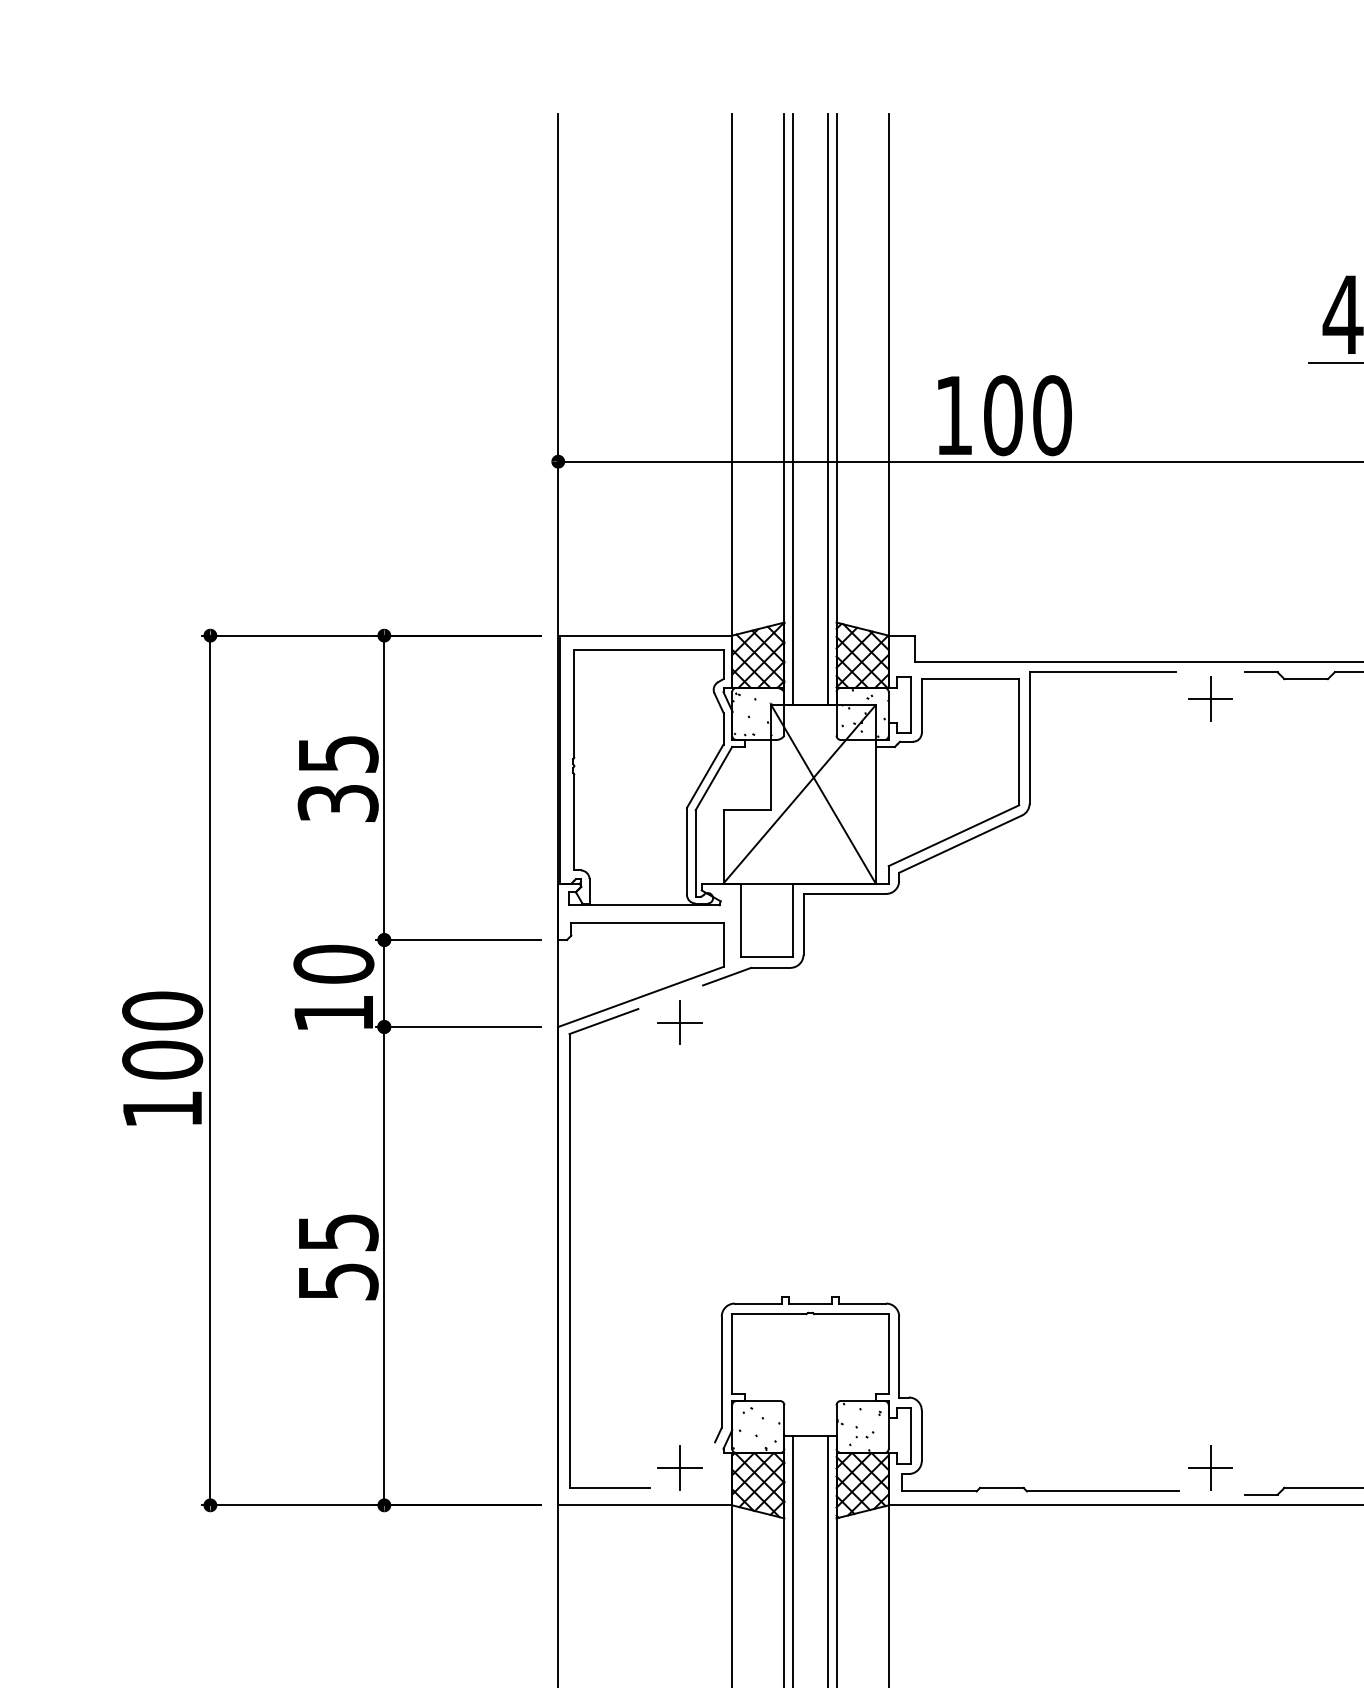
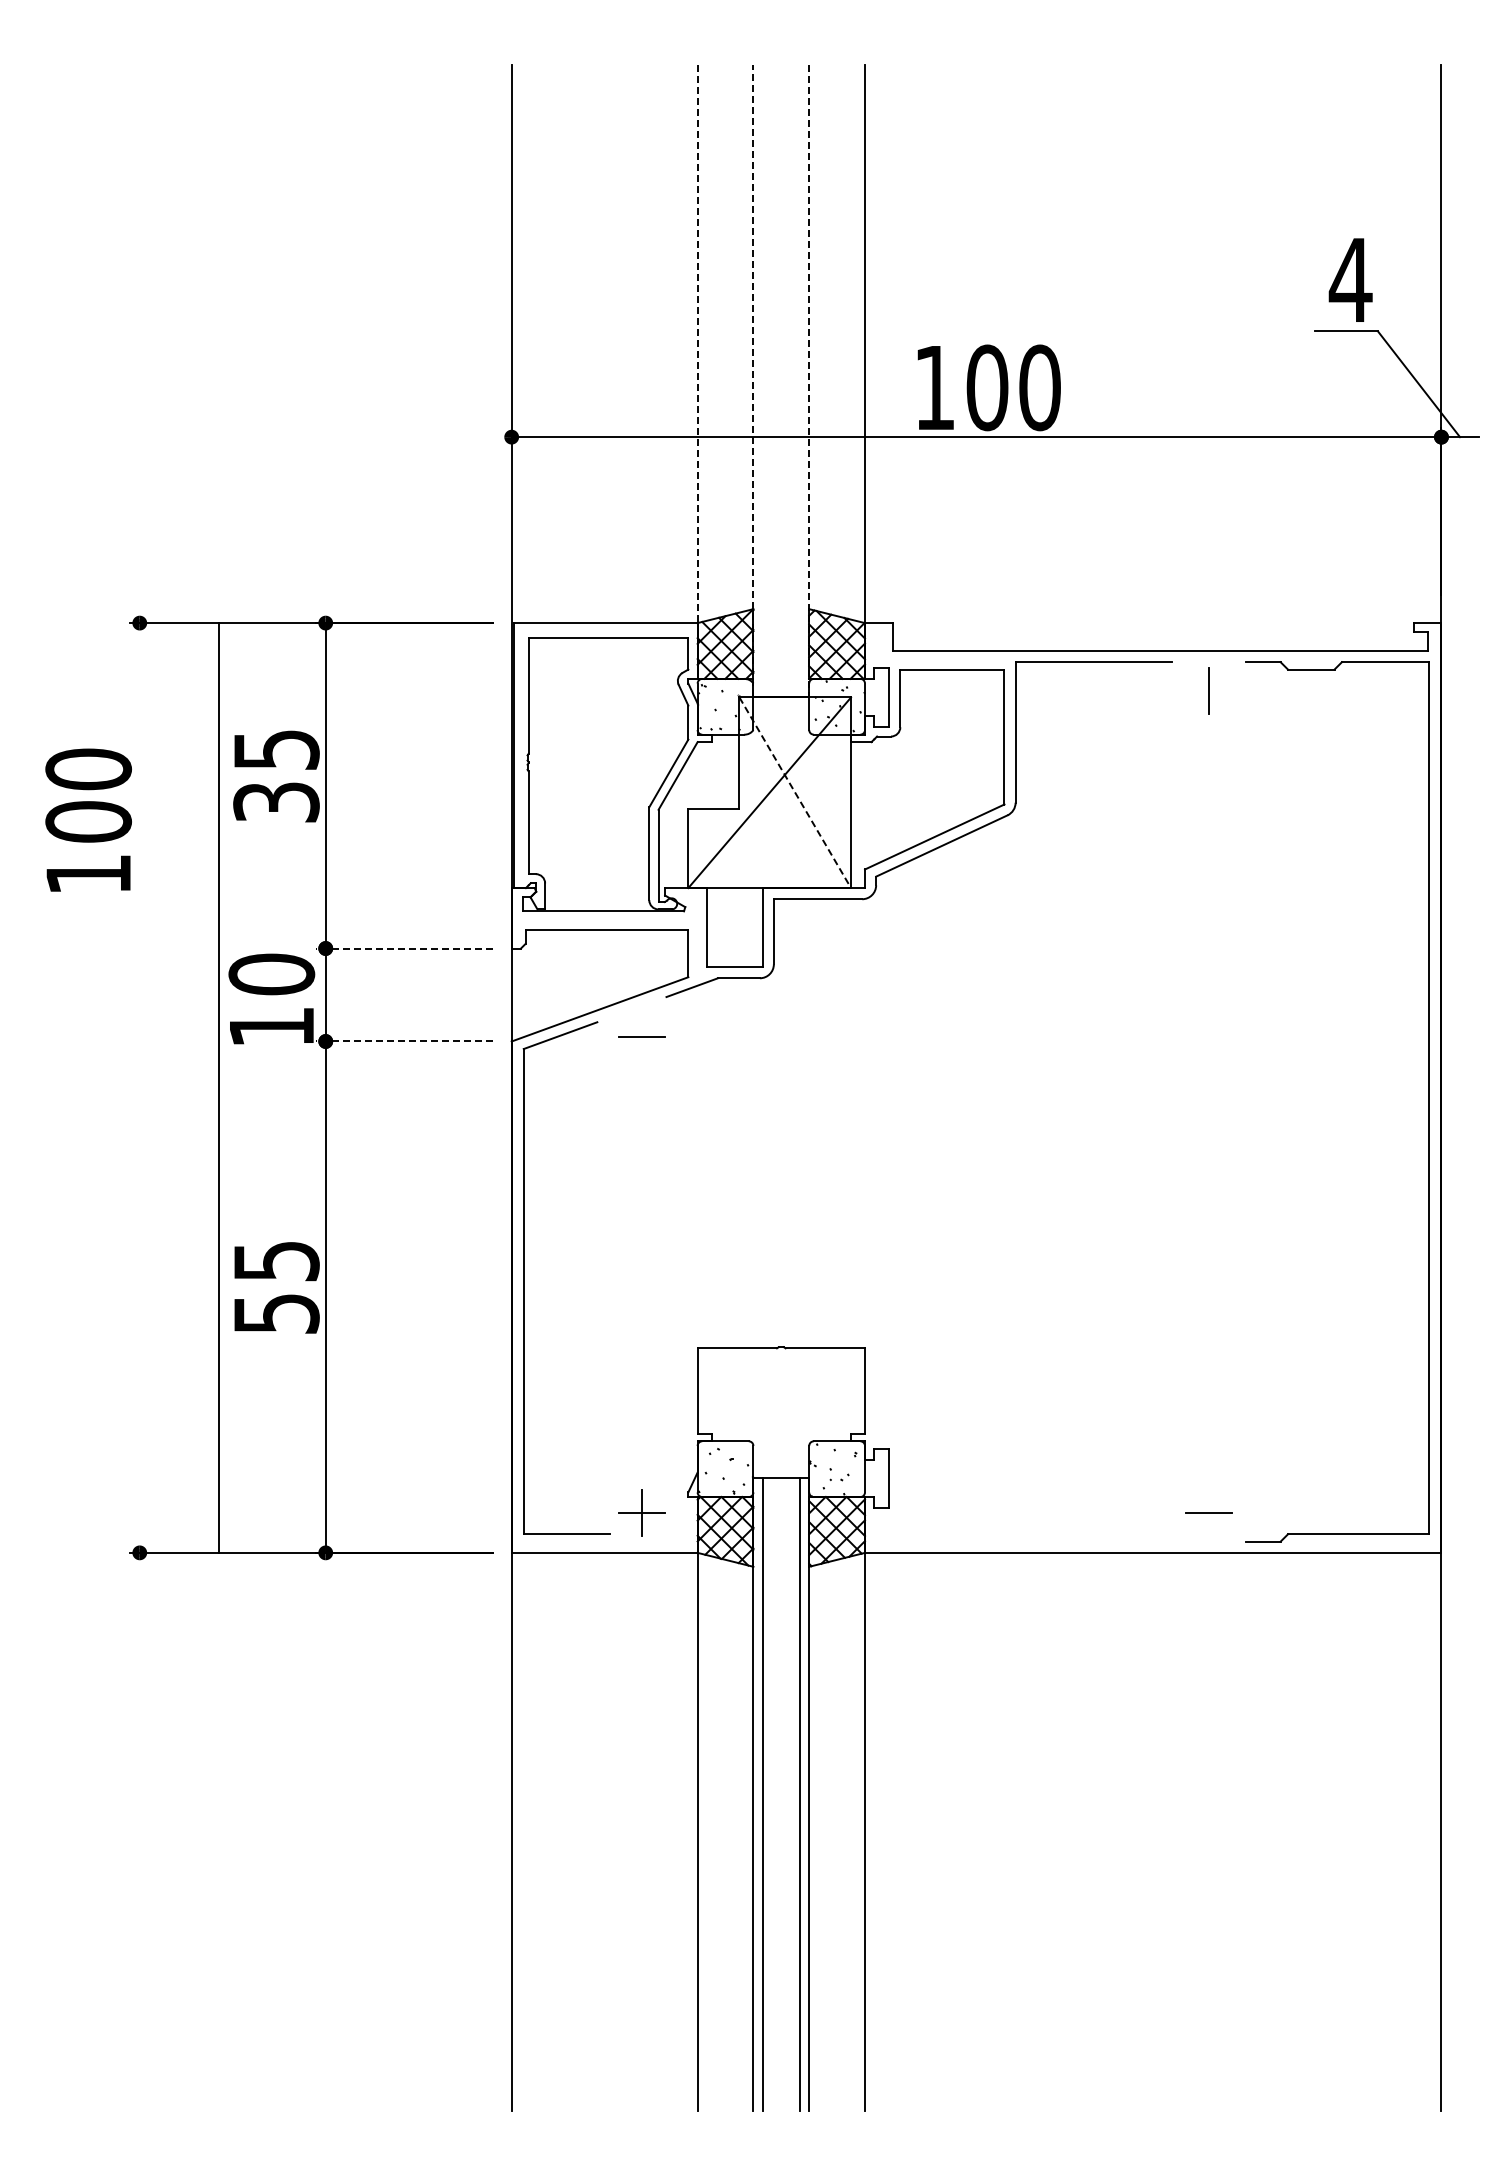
line: (732, 375) -> (697, 344), solid -> dashed
line: (784, 408) -> (753, 380), solid -> dashed
line: (792, 409) -> (762, 381), removed
line: (827, 409) -> (799, 381), removed
line: (836, 409) -> (809, 381), solid -> dashed
line: (1210, 698) -> (1208, 690), removed
line: (823, 795) -> (795, 793), solid -> dashed
line: (457, 940) -> (404, 948), solid -> dashed
line: (679, 1022) -> (641, 1036), removed
line: (457, 1027) -> (404, 1041), solid -> dashed
text: (162, 1057) -> (88, 819), moved
line: (210, 1070) -> (218, 1087), moved
part: (921, 1405) -> (900, 1446), removed
line: (1210, 1467) -> (1209, 1512), removed

